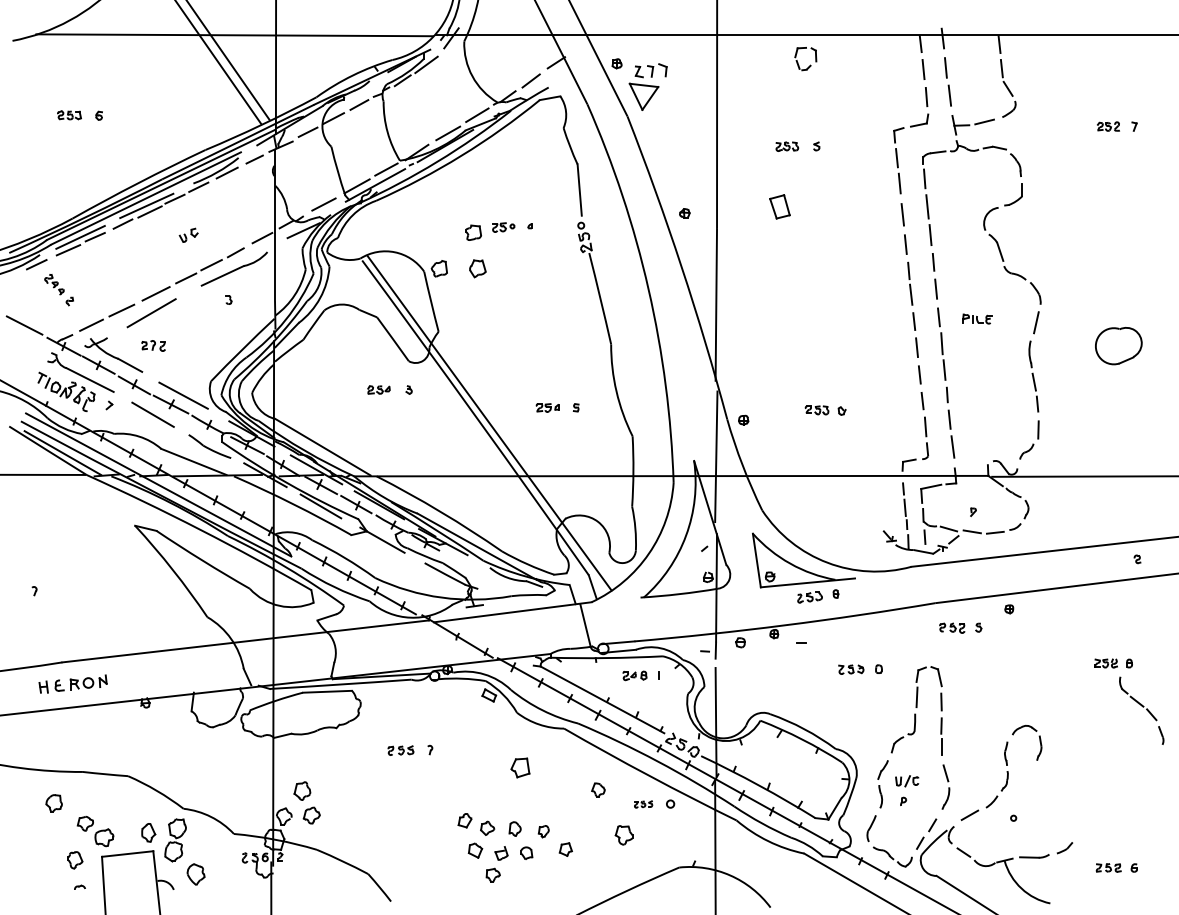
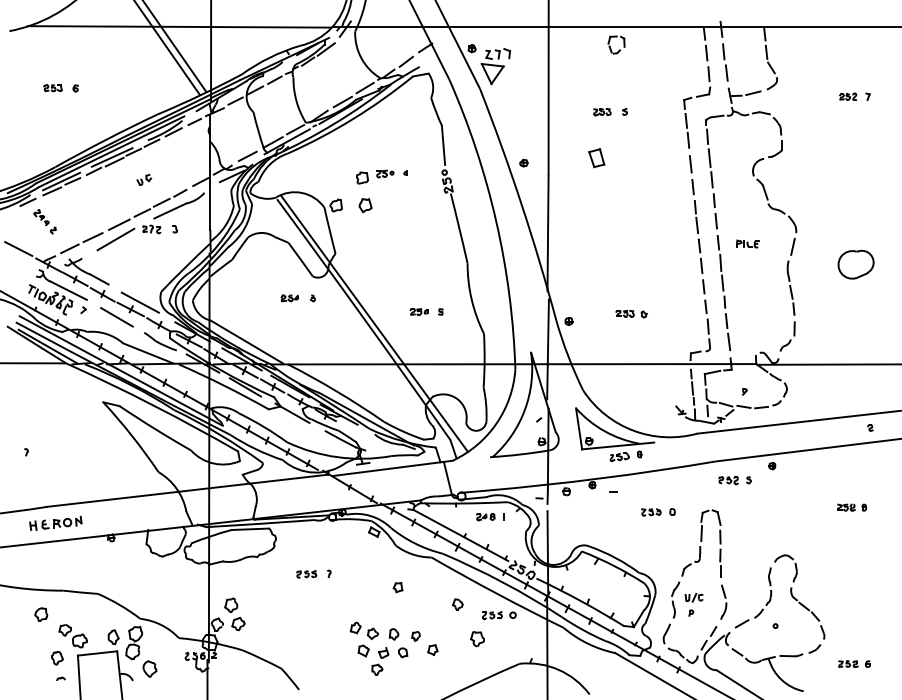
part: (153, 345) -> (151, 229), moved
part: (1141, 710) -> (807, 613), moved
part: (519, 767) -> (397, 587), size x0.62
part: (643, 804) -> (492, 615), size x1.43

